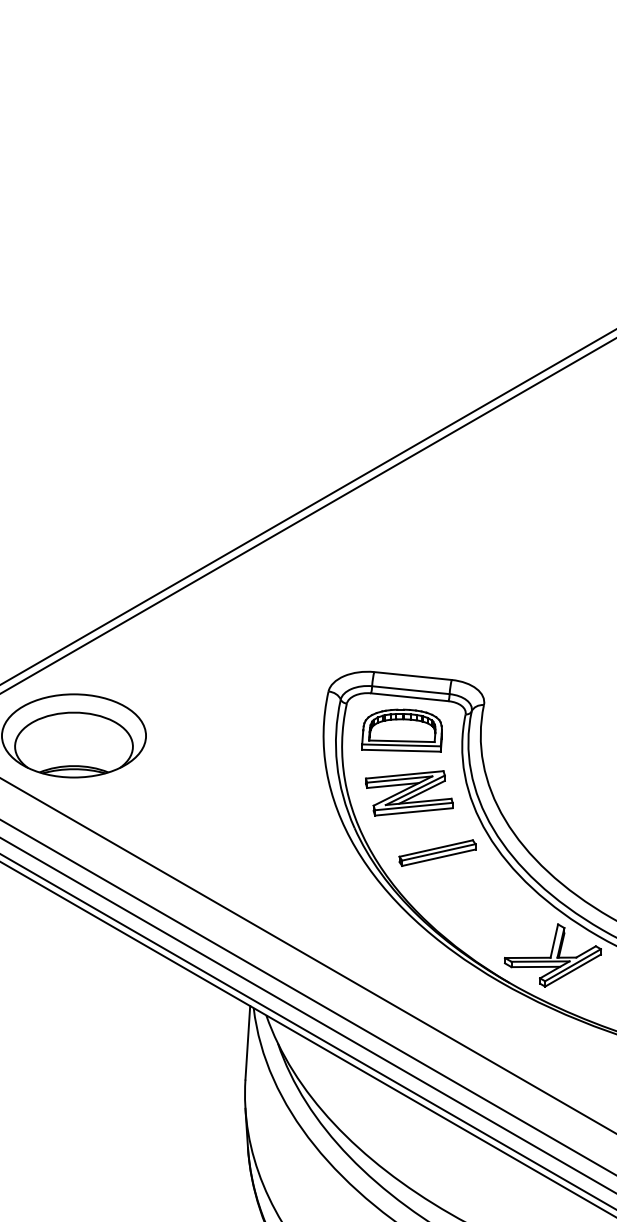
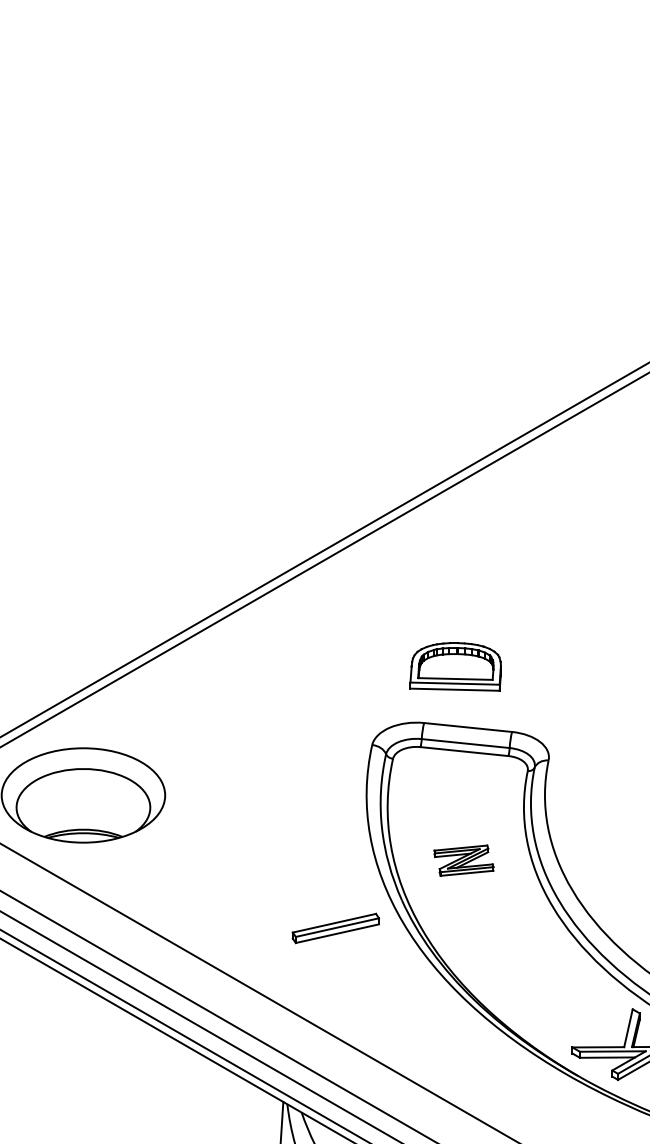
part: (401, 730) -> (455, 666), moved
part: (409, 793) -> (464, 860), size x0.6
part: (437, 852) -> (335, 927), moved

